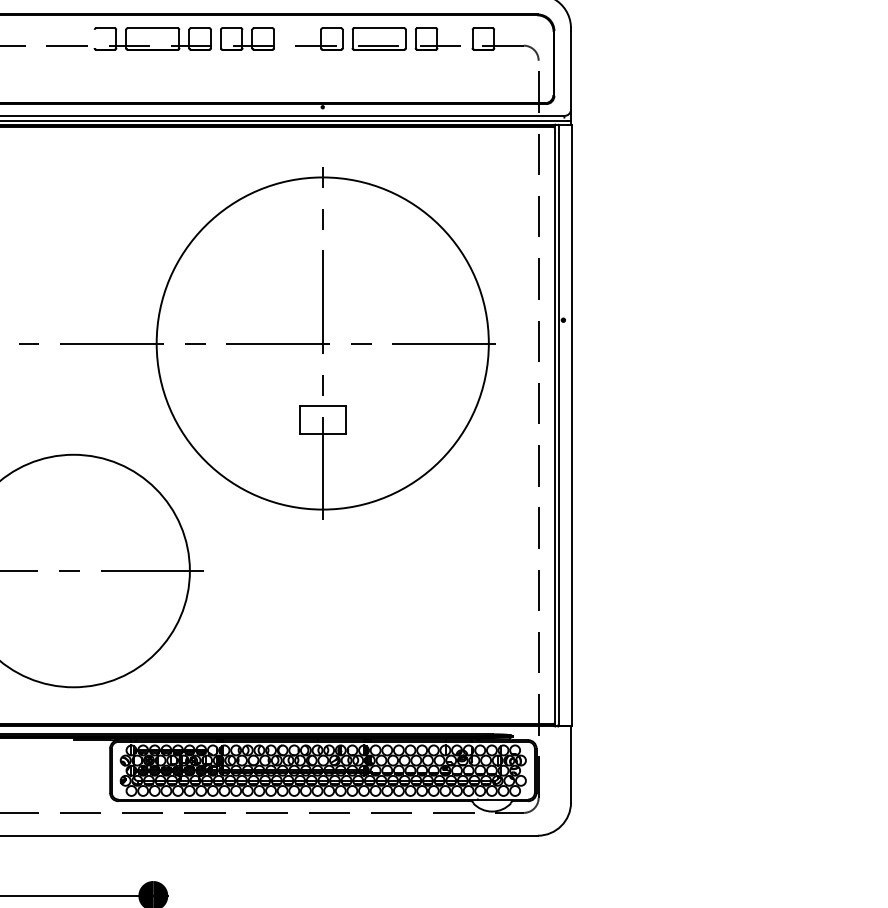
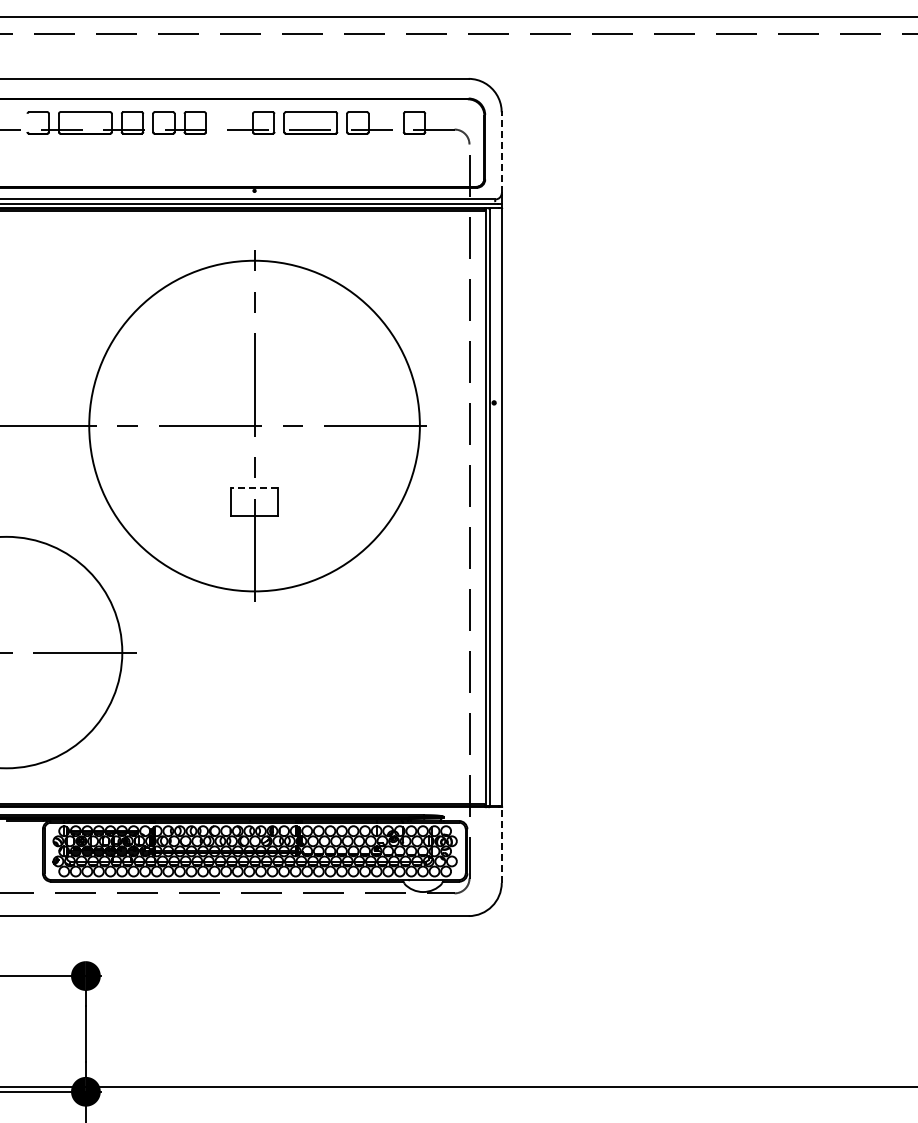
line: (570, 69) -> (501, 153), solid -> dashed
line: (322, 406) -> (254, 488), solid -> dashed
line: (570, 763) -> (501, 844), solid -> dashed

